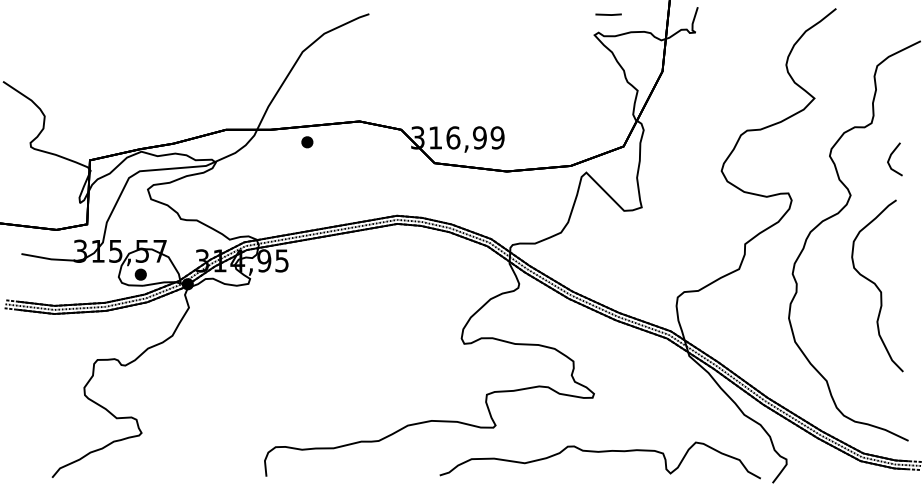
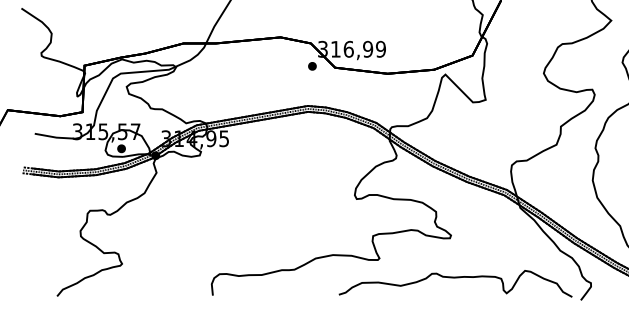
part: (307, 142) -> (312, 66), moved

